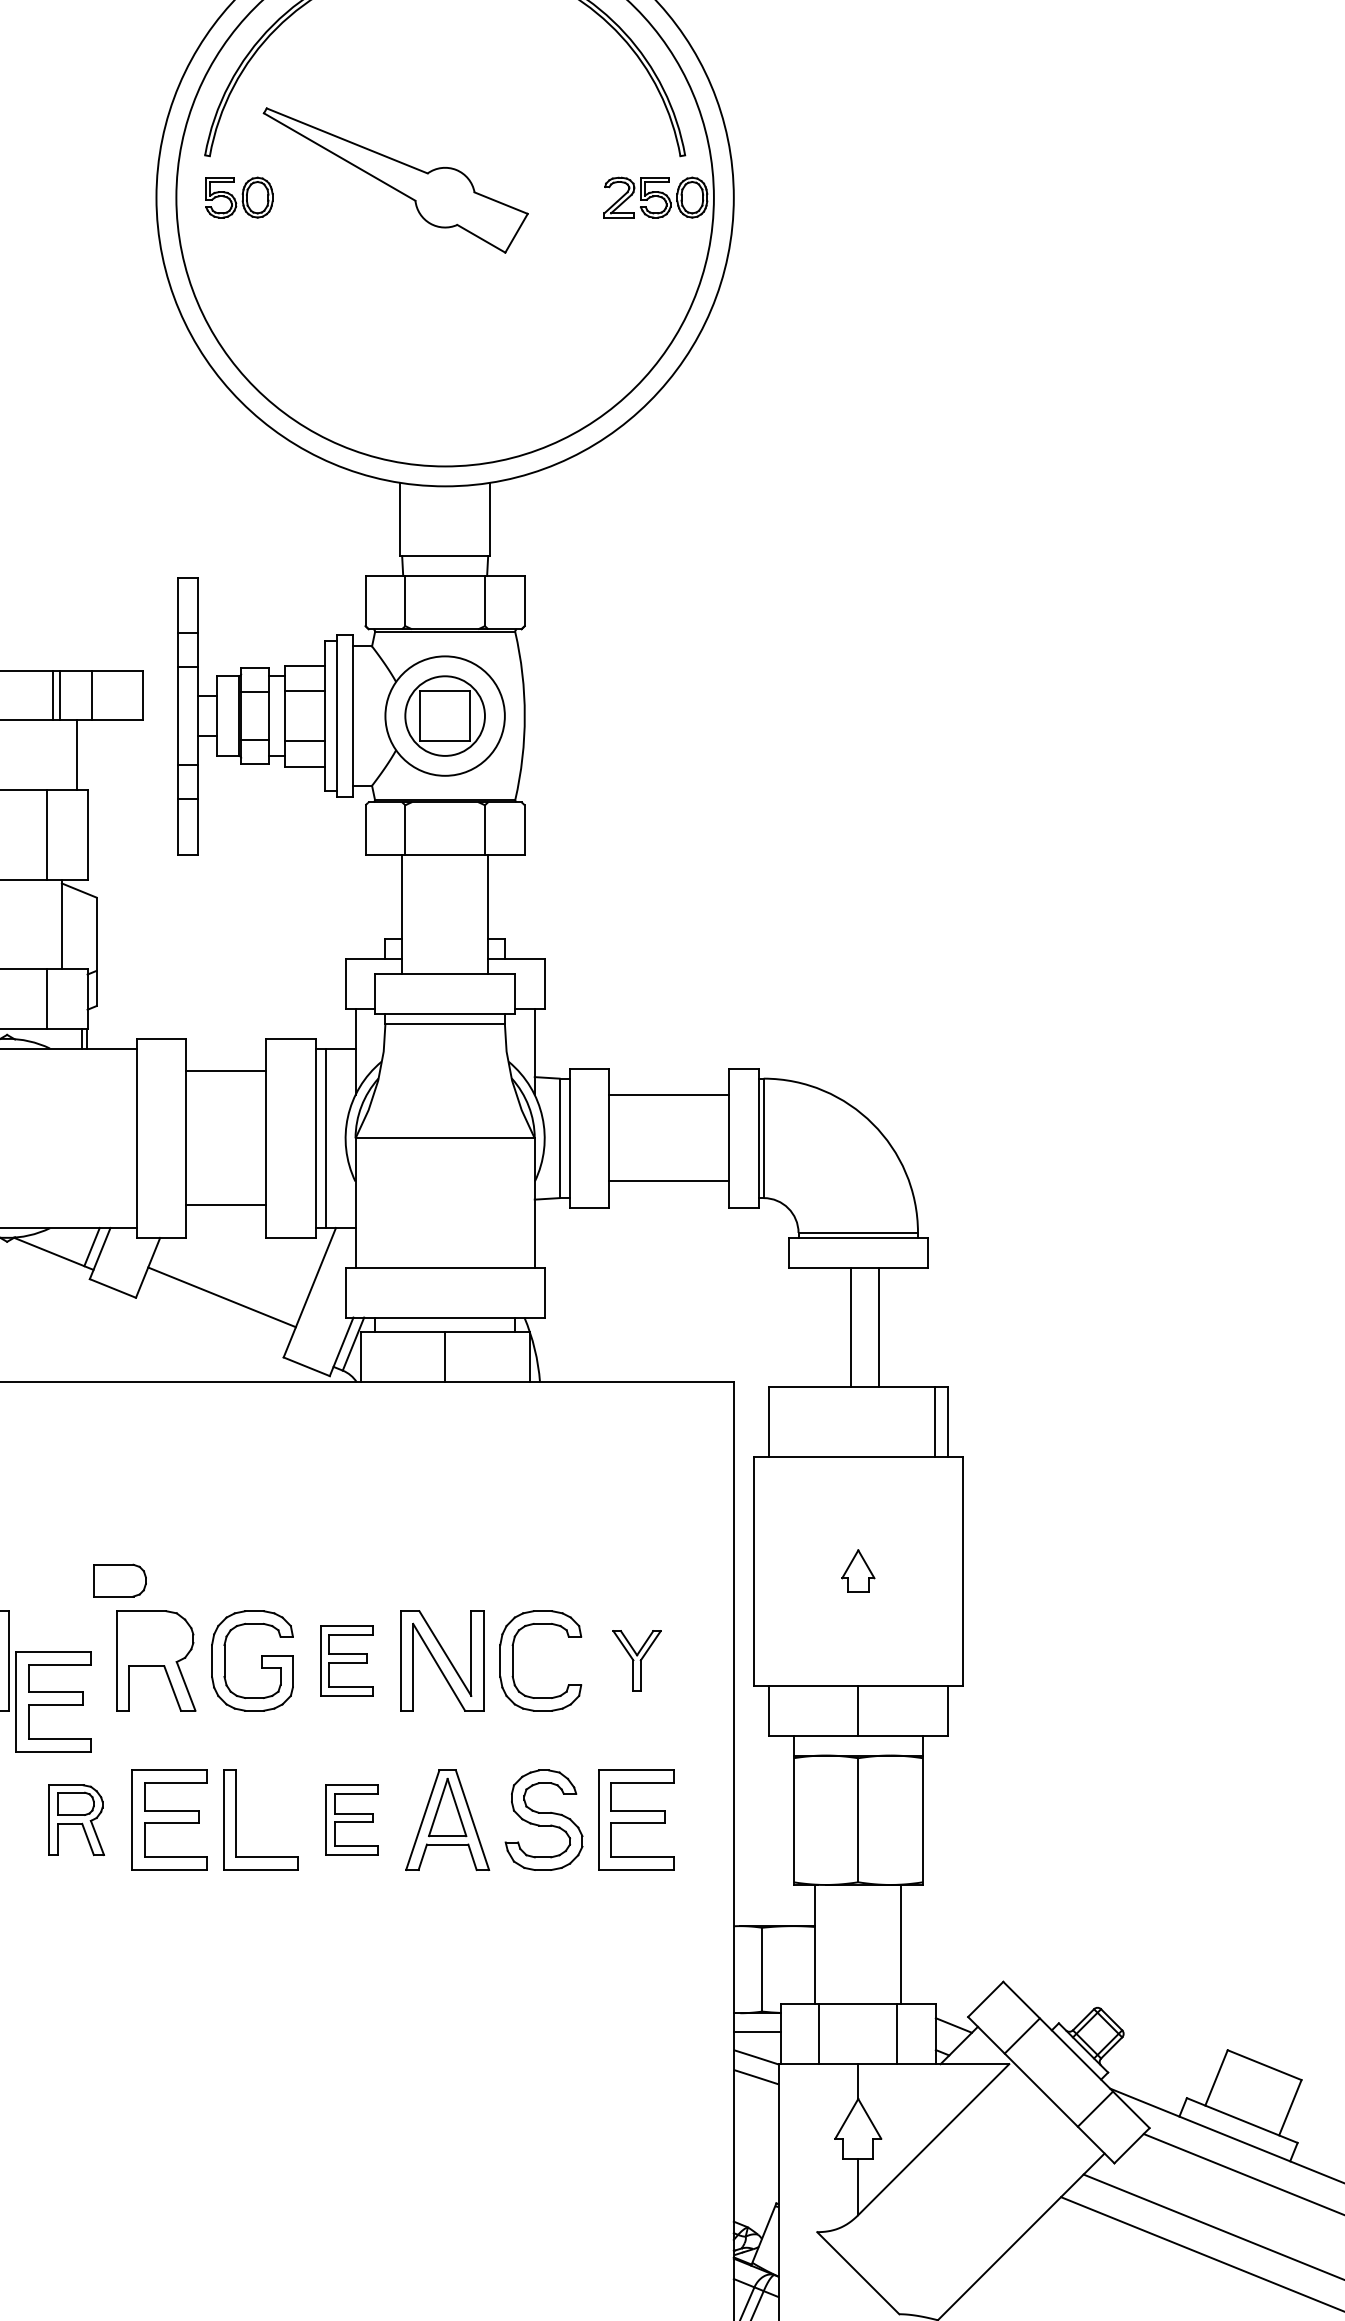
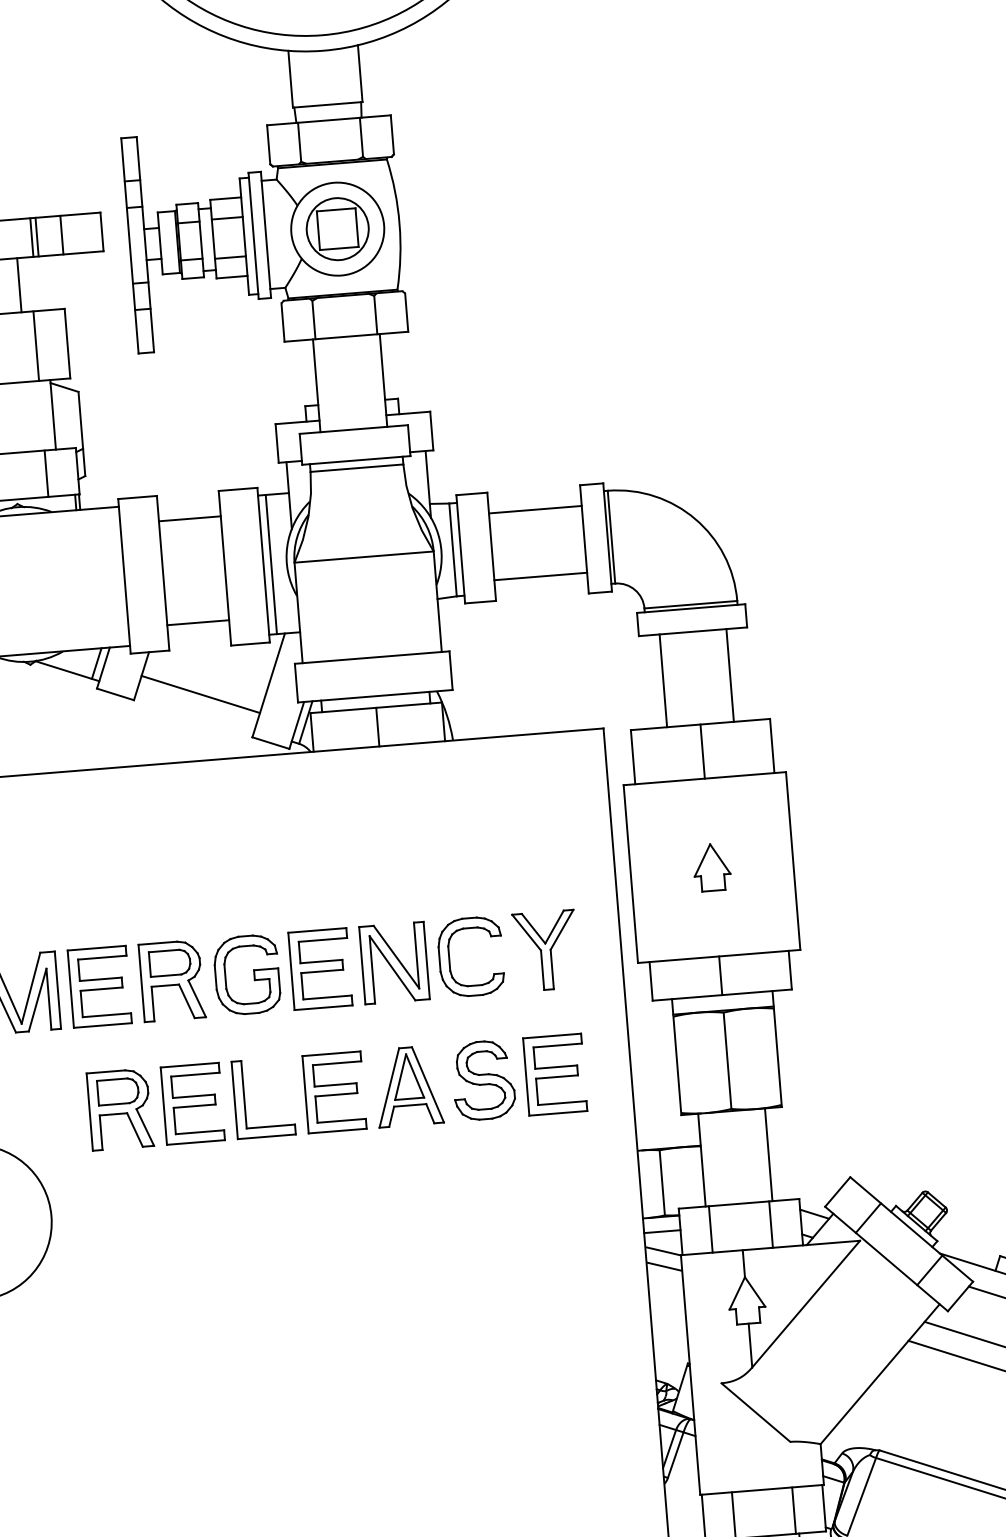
line: (77, 754) -> (19, 284), moved
line: (851, 1327) -> (730, 675), moved
line: (879, 1327) -> (663, 680), moved
line: (935, 1421) -> (702, 751), moved
part: (858, 1570) -> (712, 866), size x1.43
part: (119, 1580) -> (169, 962), moved
part: (346, 1660) -> (320, 968), size x1.43
part: (636, 1660) -> (545, 950), size x1.67
part: (53, 1701) -> (99, 986), moved
part: (76, 1819) -> (120, 1109), size x1.43
part: (352, 1819) -> (334, 1091), size x1.43

